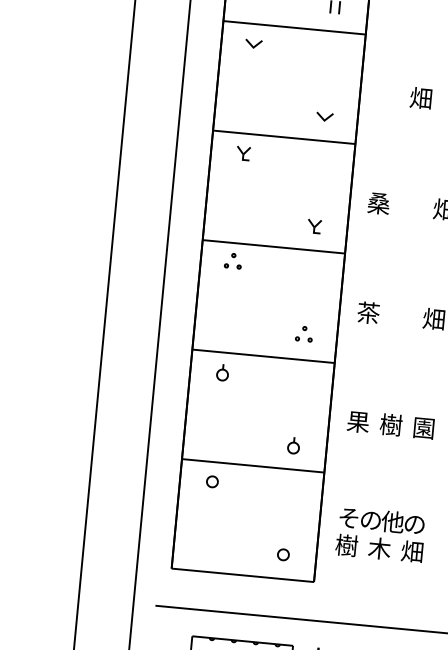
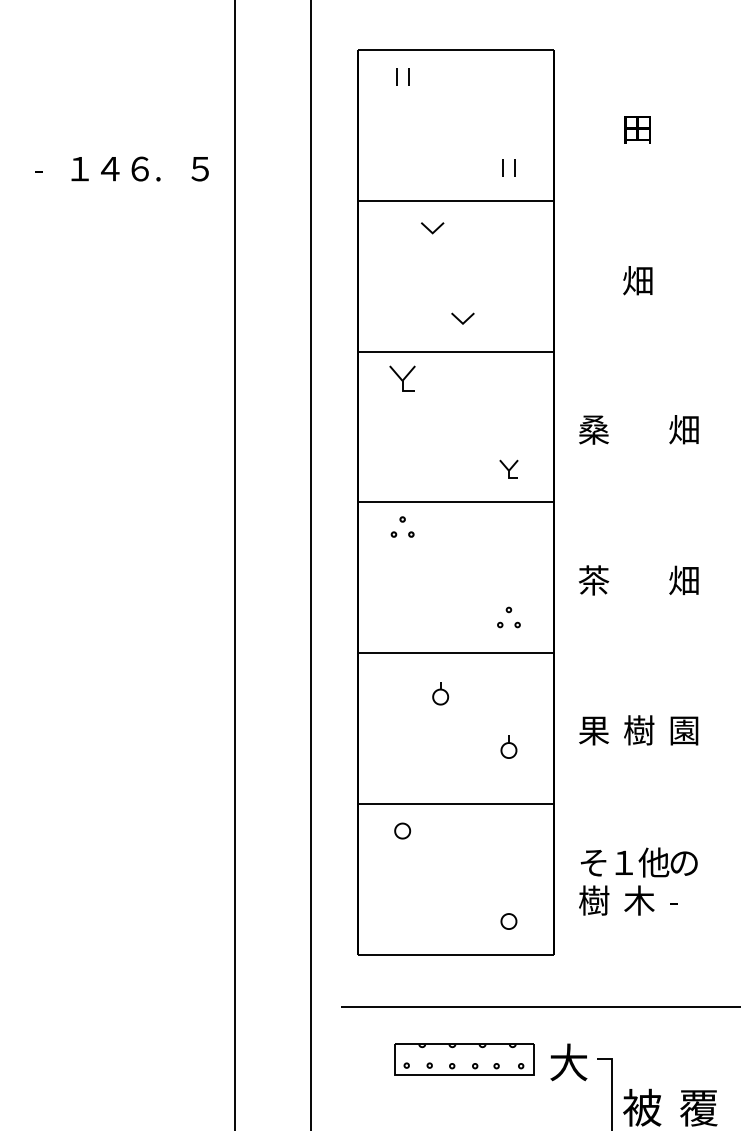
line: (252, 44) -> (430, 229), moved
line: (322, 118) -> (460, 320), moved
part: (243, 153) -> (402, 378), size x1.4
part: (222, 372) -> (440, 693), moved
part: (293, 445) -> (508, 746), moved
text: (370, 519) -> (623, 862), の -> １
text: (411, 551) -> (683, 900), 畑 -> -

